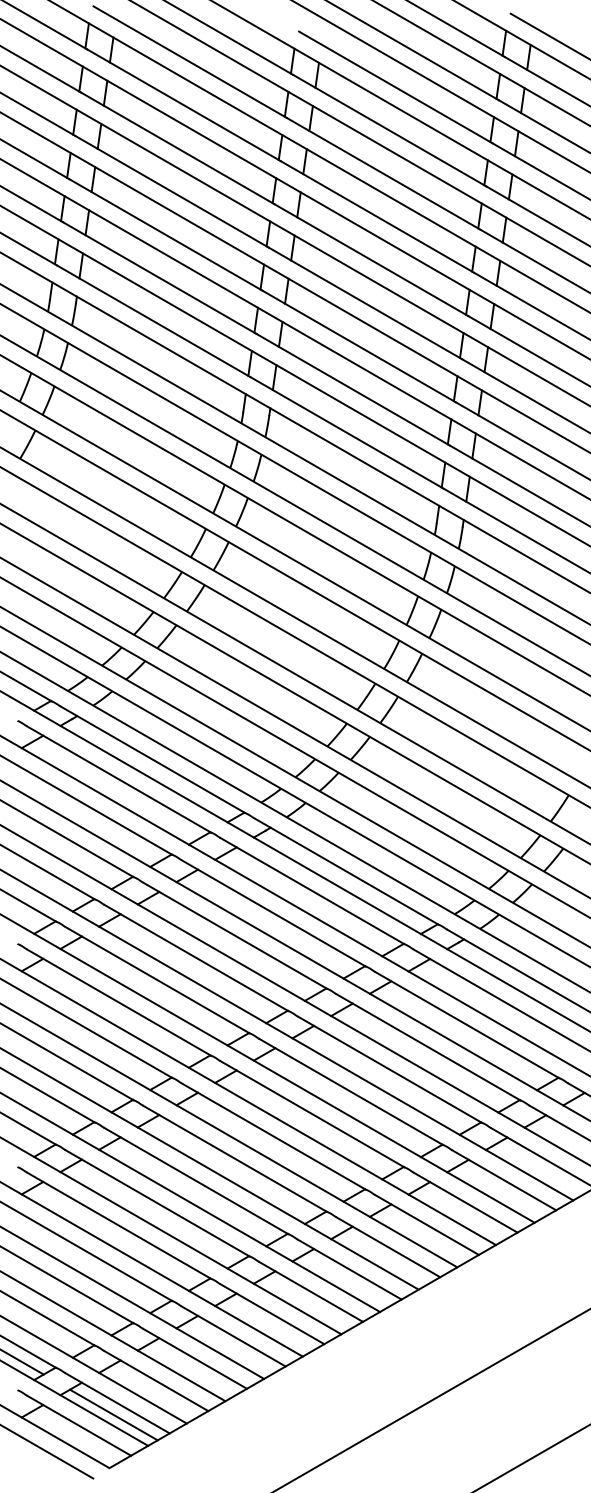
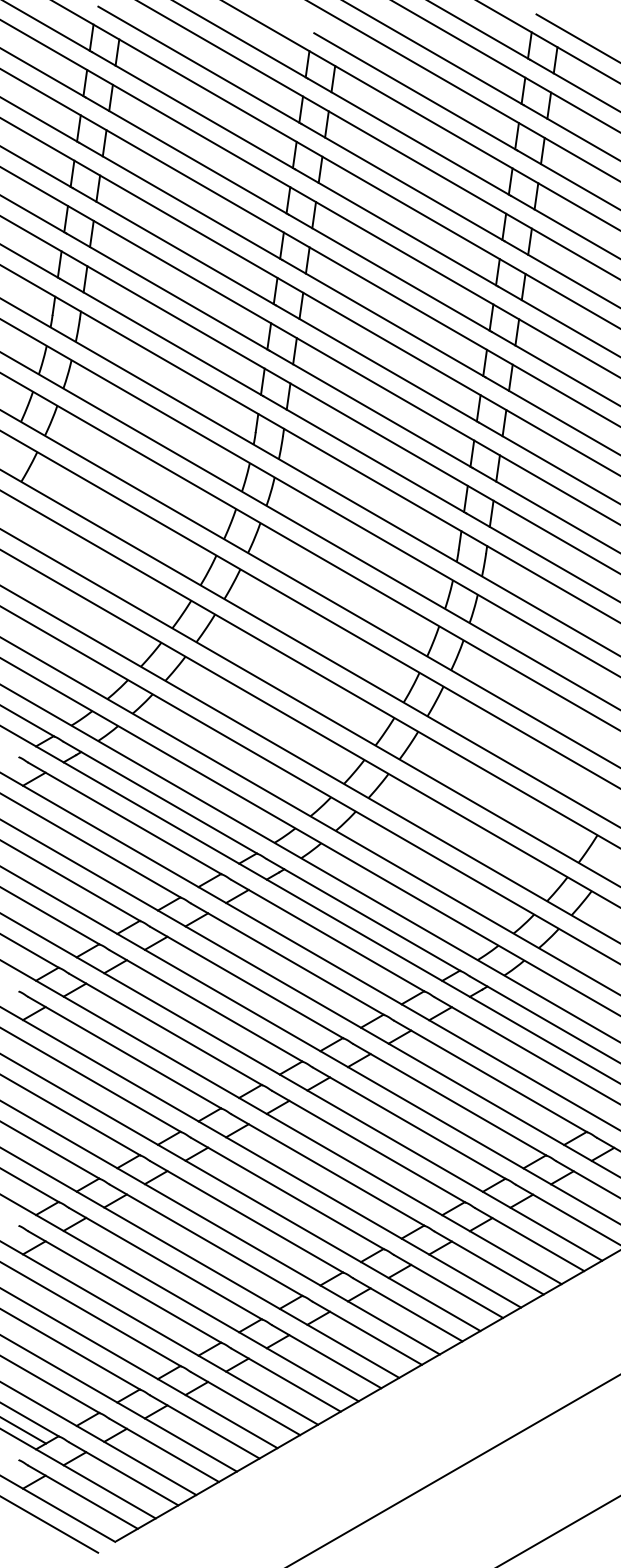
line: (113, 1414) -> (119, 1485), removed

